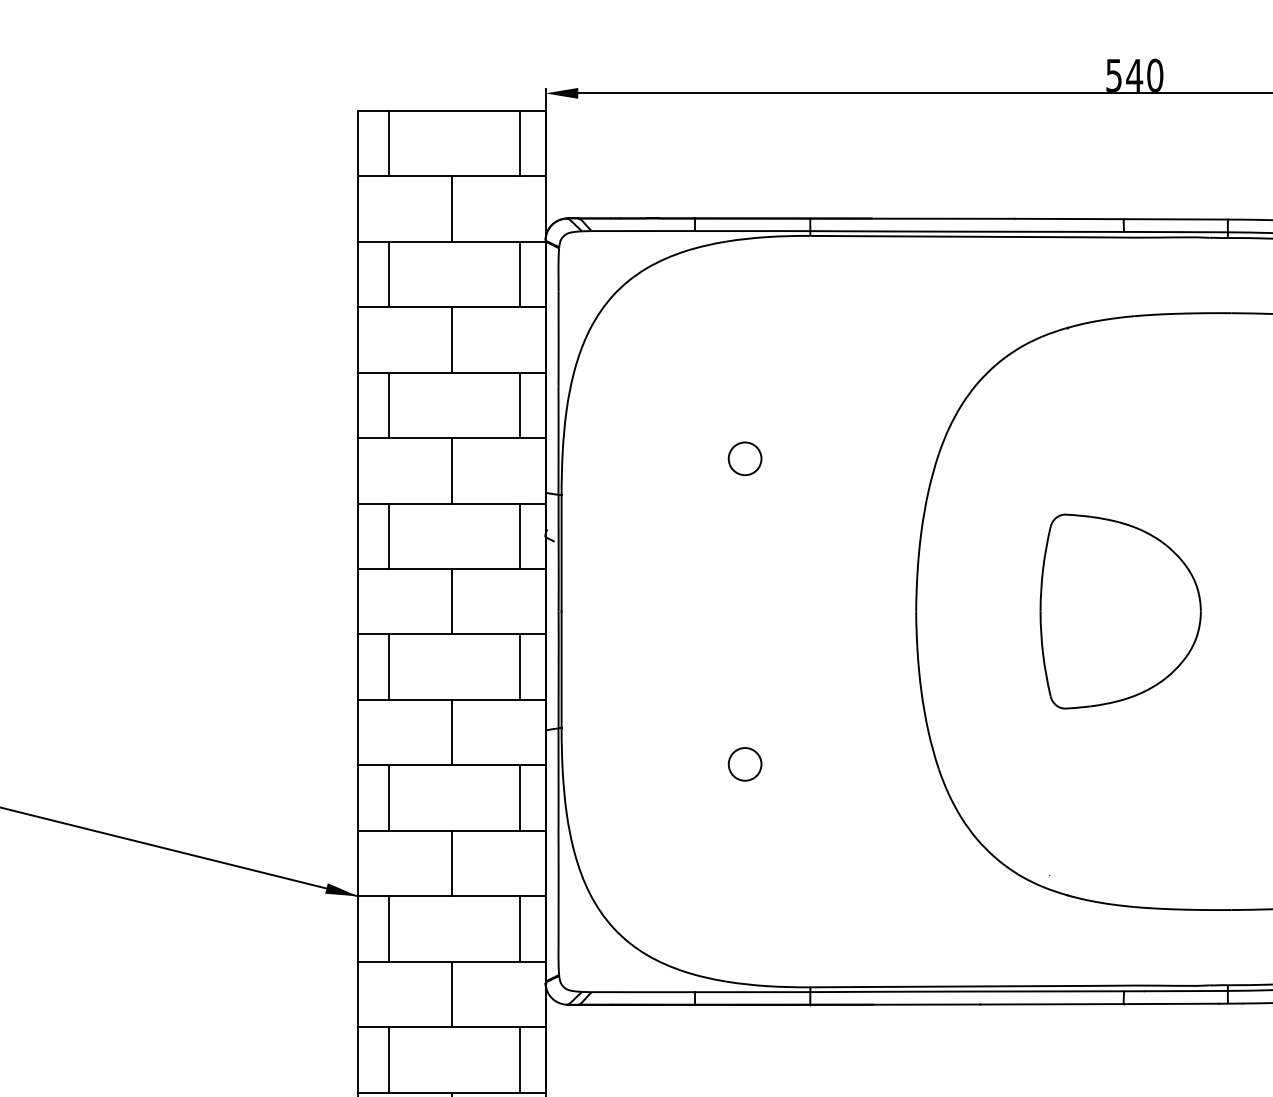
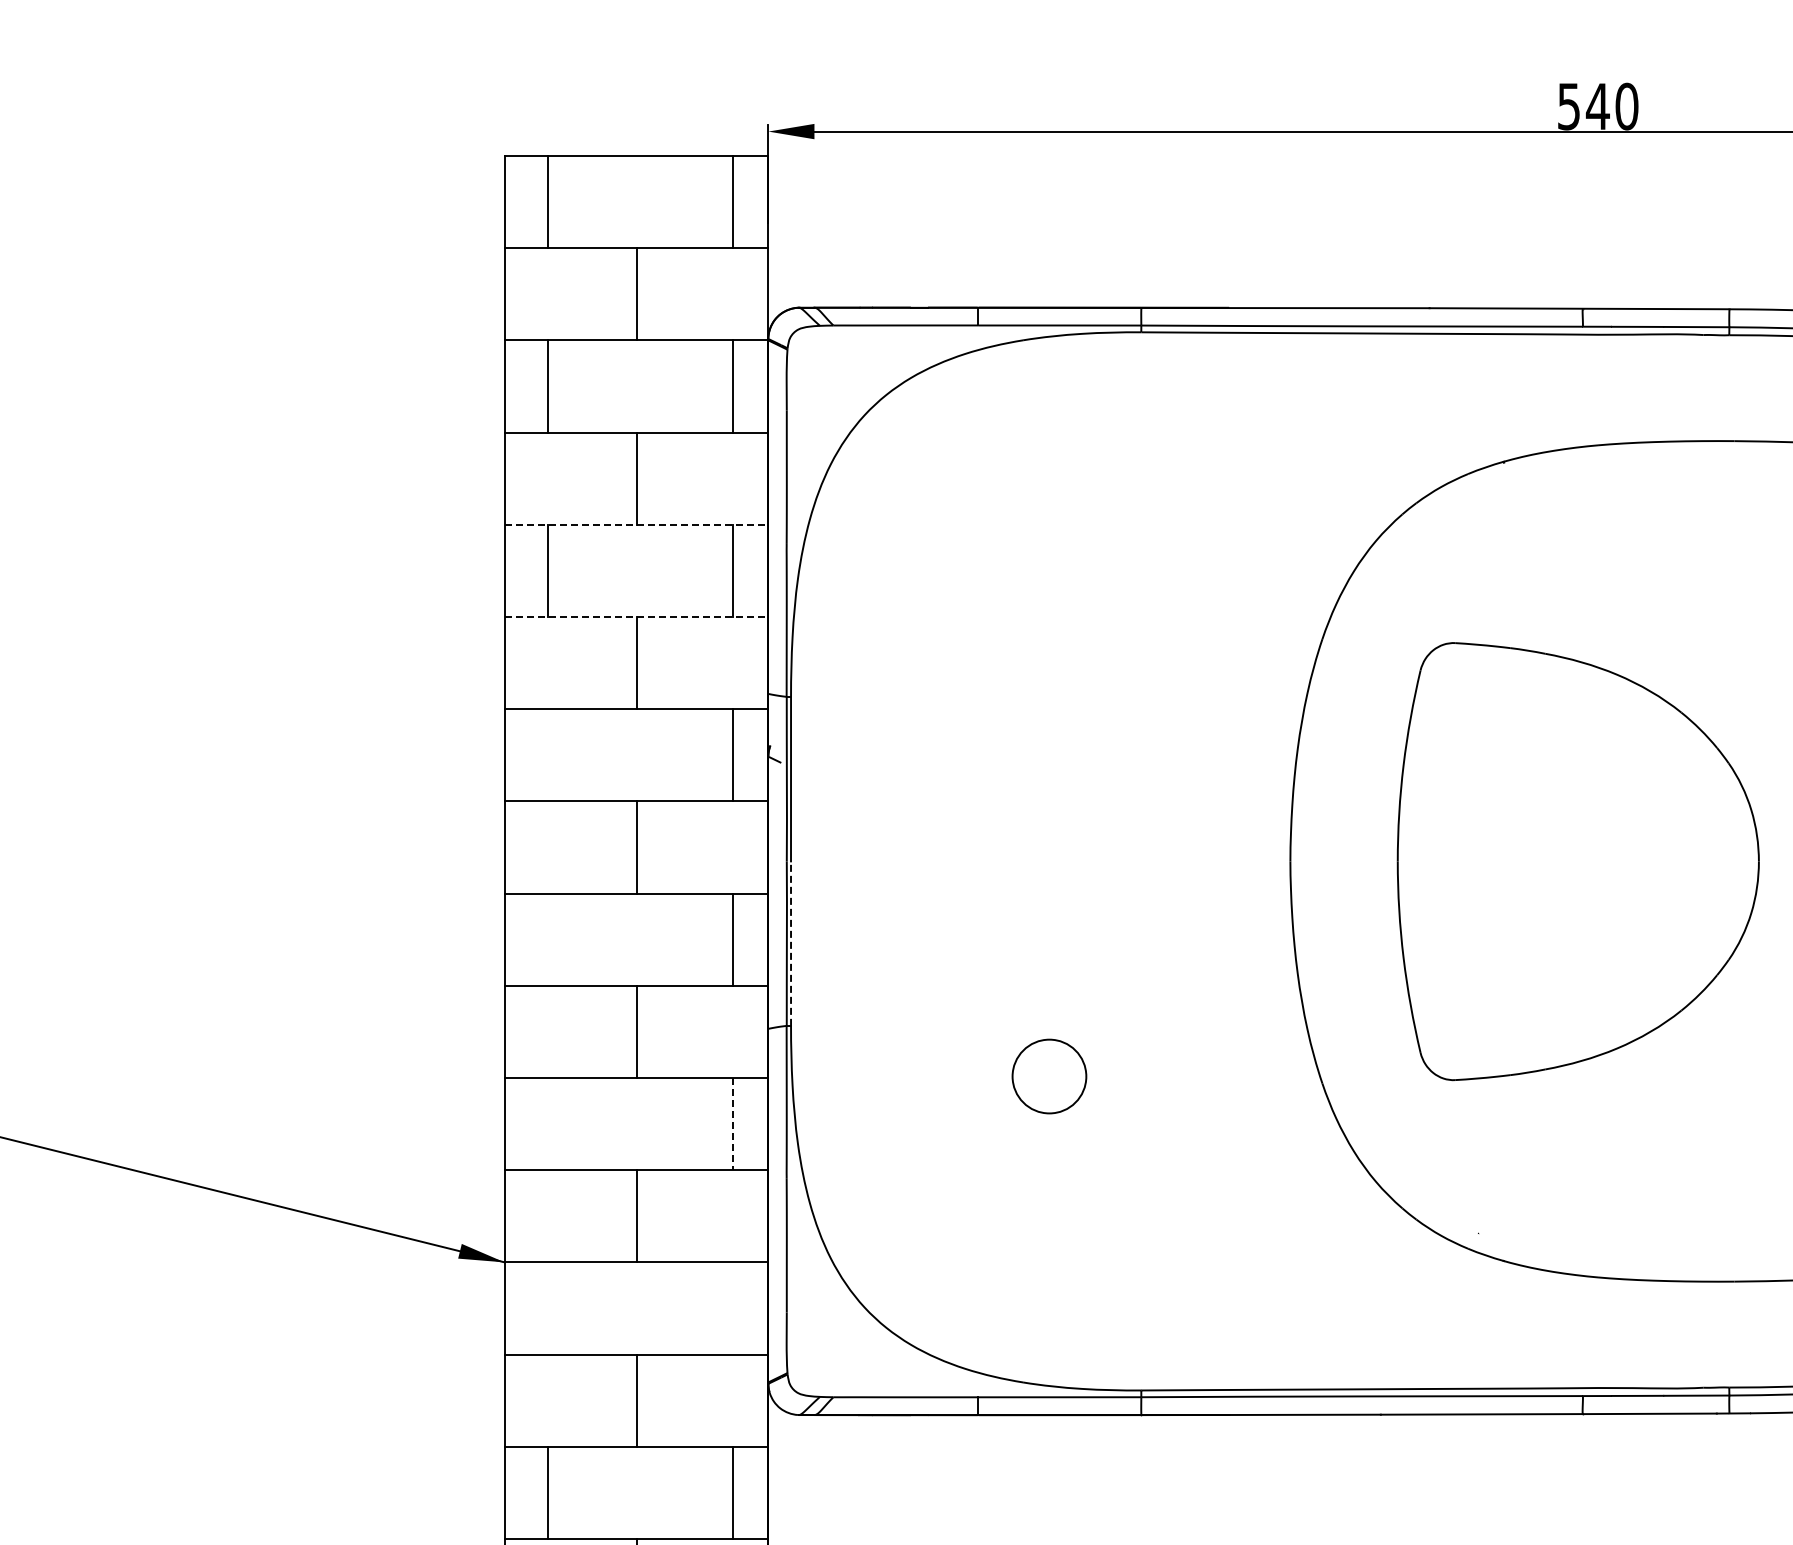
line: (451, 372) -> (636, 524), solid -> dashed
line: (451, 437) -> (636, 616), solid -> dashed
circle: (745, 459) -> (1049, 646), removed
line: (389, 536) -> (548, 755), removed
part: (1120, 610) -> (1578, 860), size x1.6
line: (389, 667) -> (548, 939), removed
line: (561, 669) -> (791, 943), solid -> dashed
circle: (745, 764) -> (1049, 1076), size x1.6
line: (389, 797) -> (548, 1123), removed
line: (520, 798) -> (732, 1124), solid -> dashed
line: (389, 929) -> (548, 1308), removed
line: (520, 929) -> (732, 1308), removed

